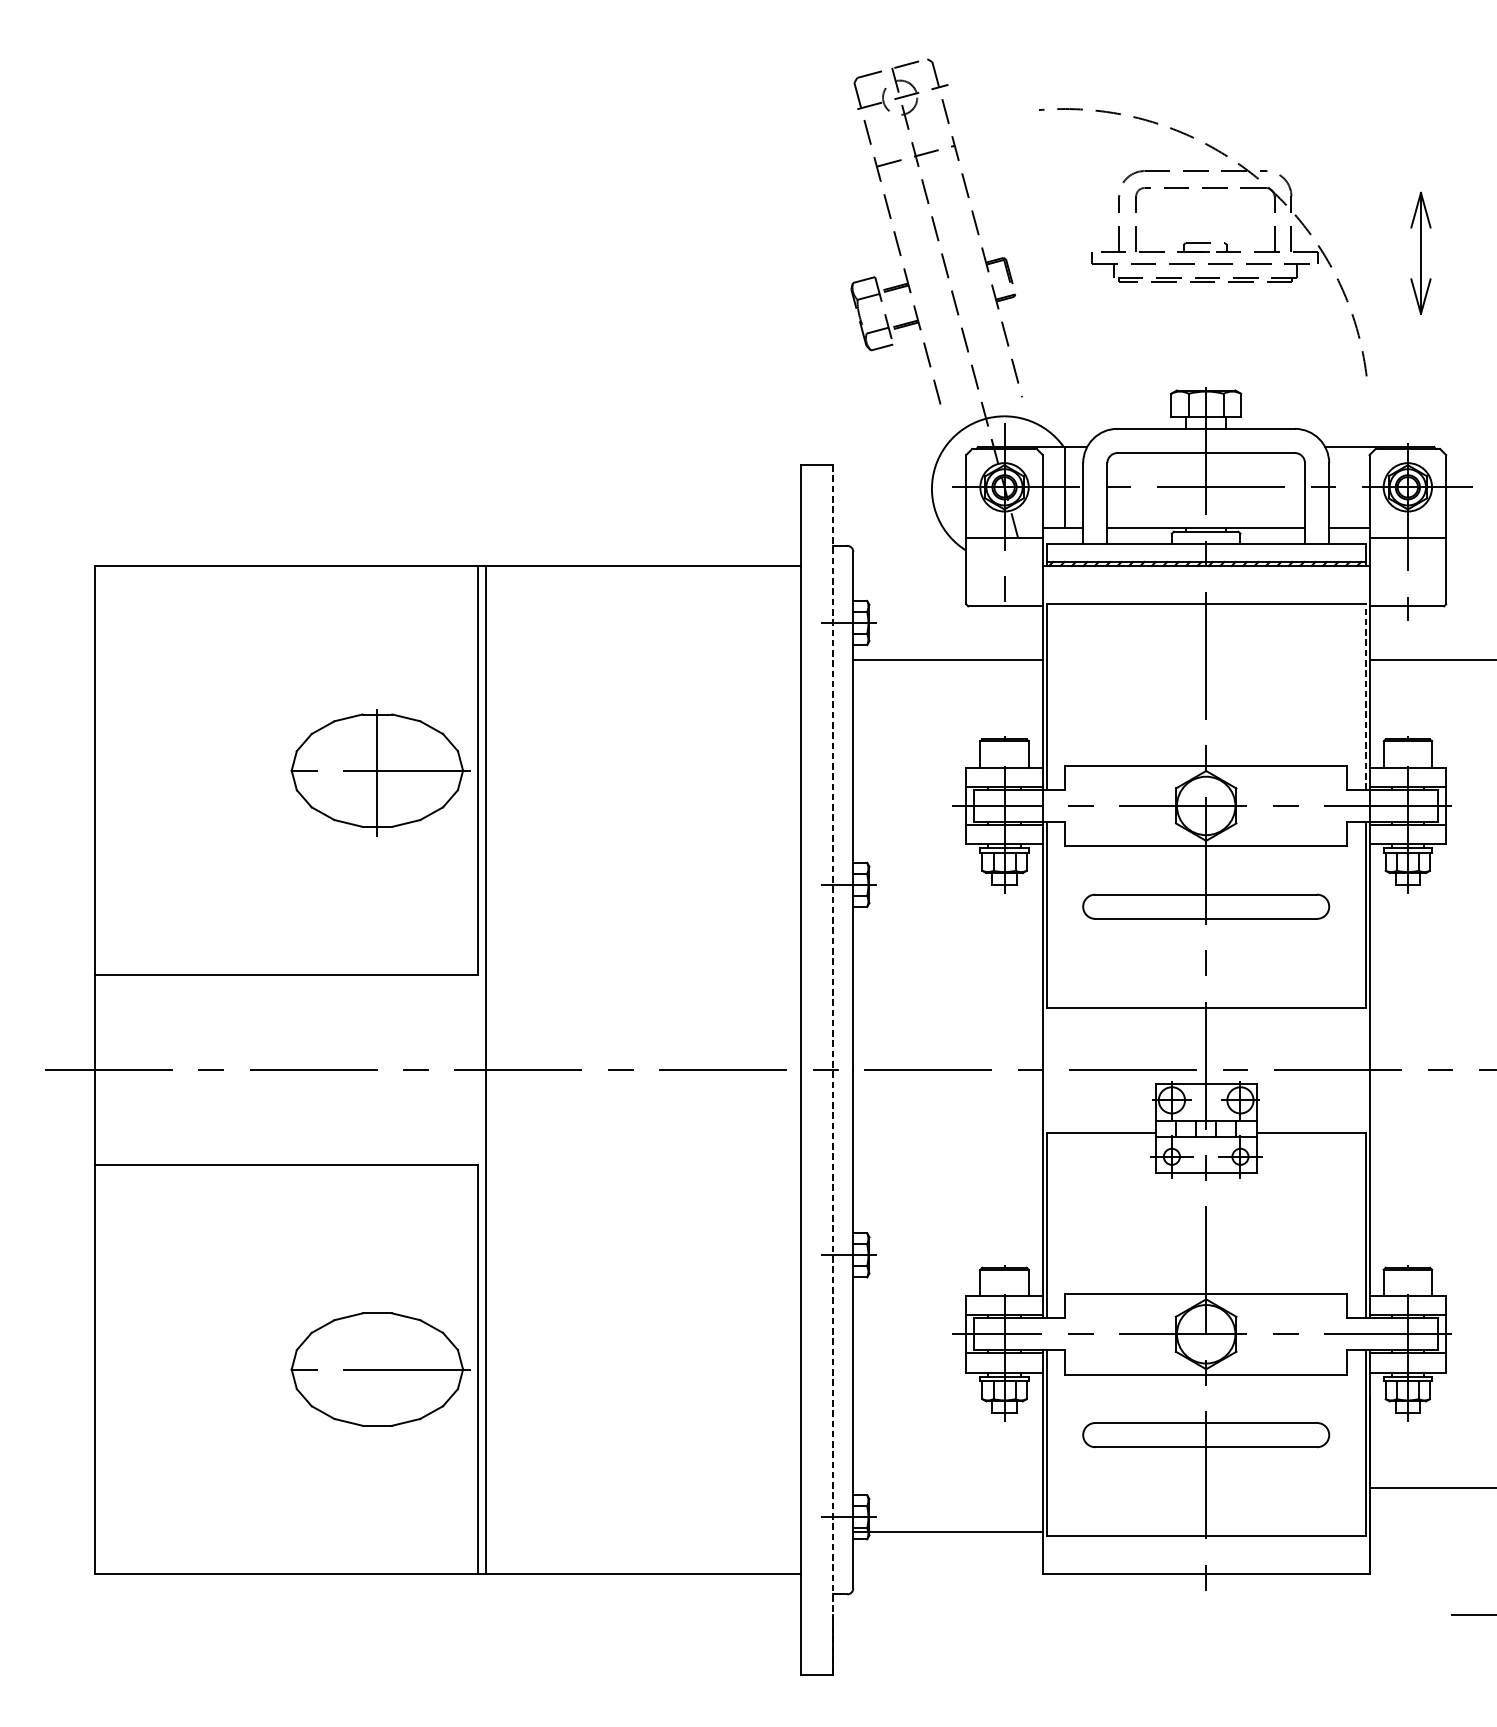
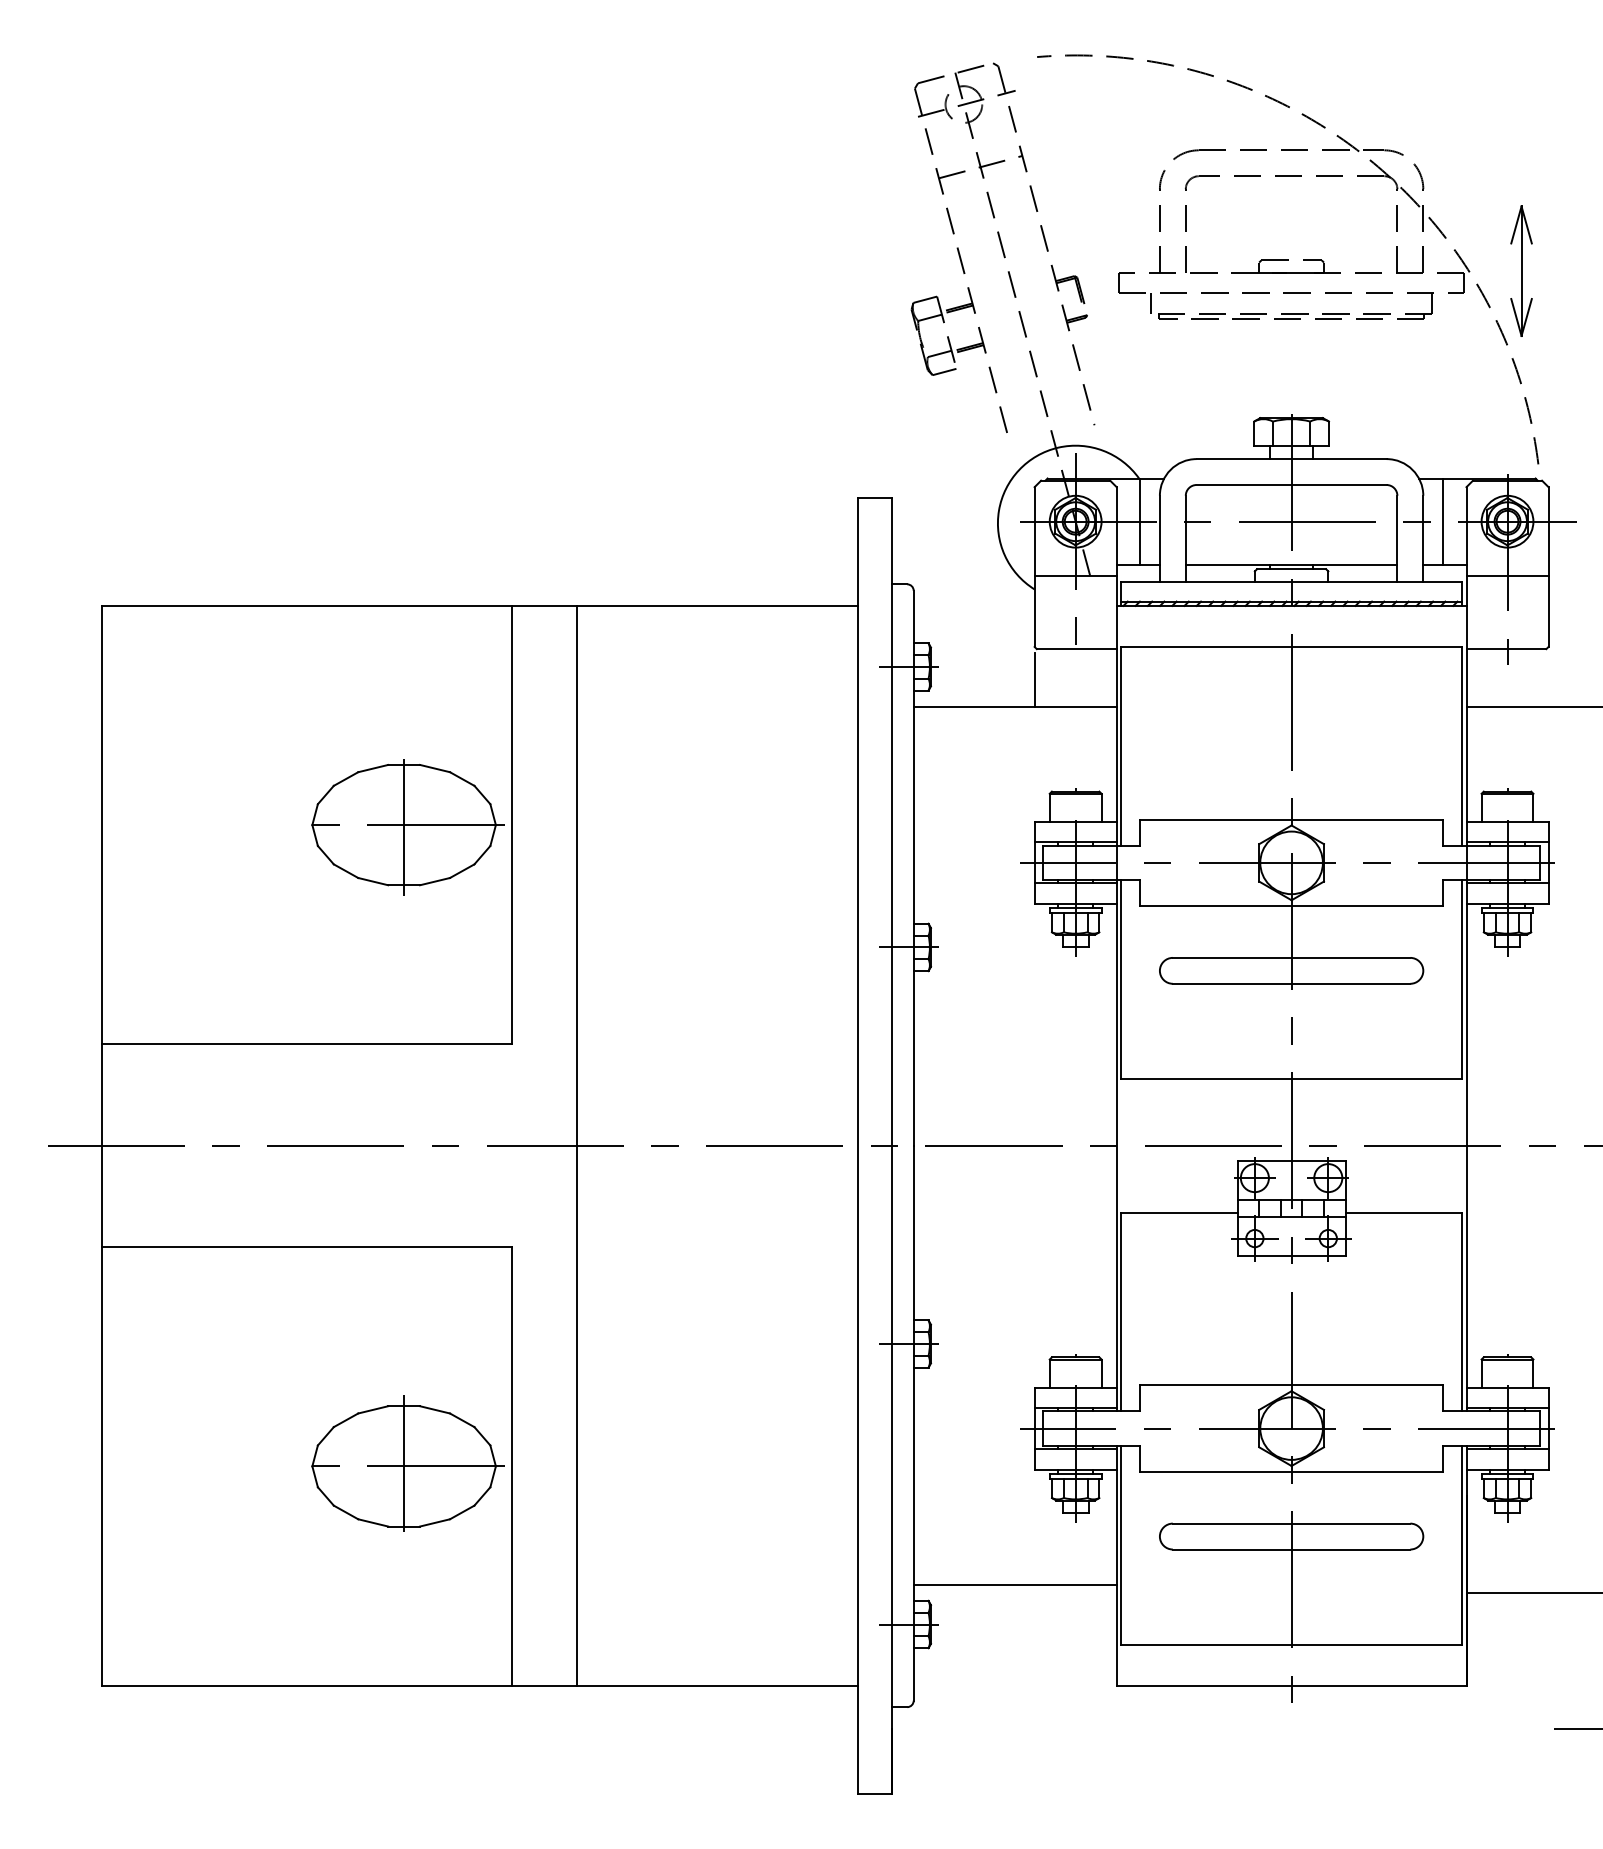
part: (1203, 242) -> (1288, 259), size x1.43
line: (1347, 487) -> (1442, 521), added
line: (966, 634) -> (1034, 679), added
line: (1365, 696) -> (1462, 745), dashed -> solid
line: (486, 1069) -> (576, 1145), moved
line: (833, 1069) -> (892, 1145), dashed -> solid
line: (377, 1369) -> (404, 1466), added
line: (947, 1532) -> (1014, 1584), moved

